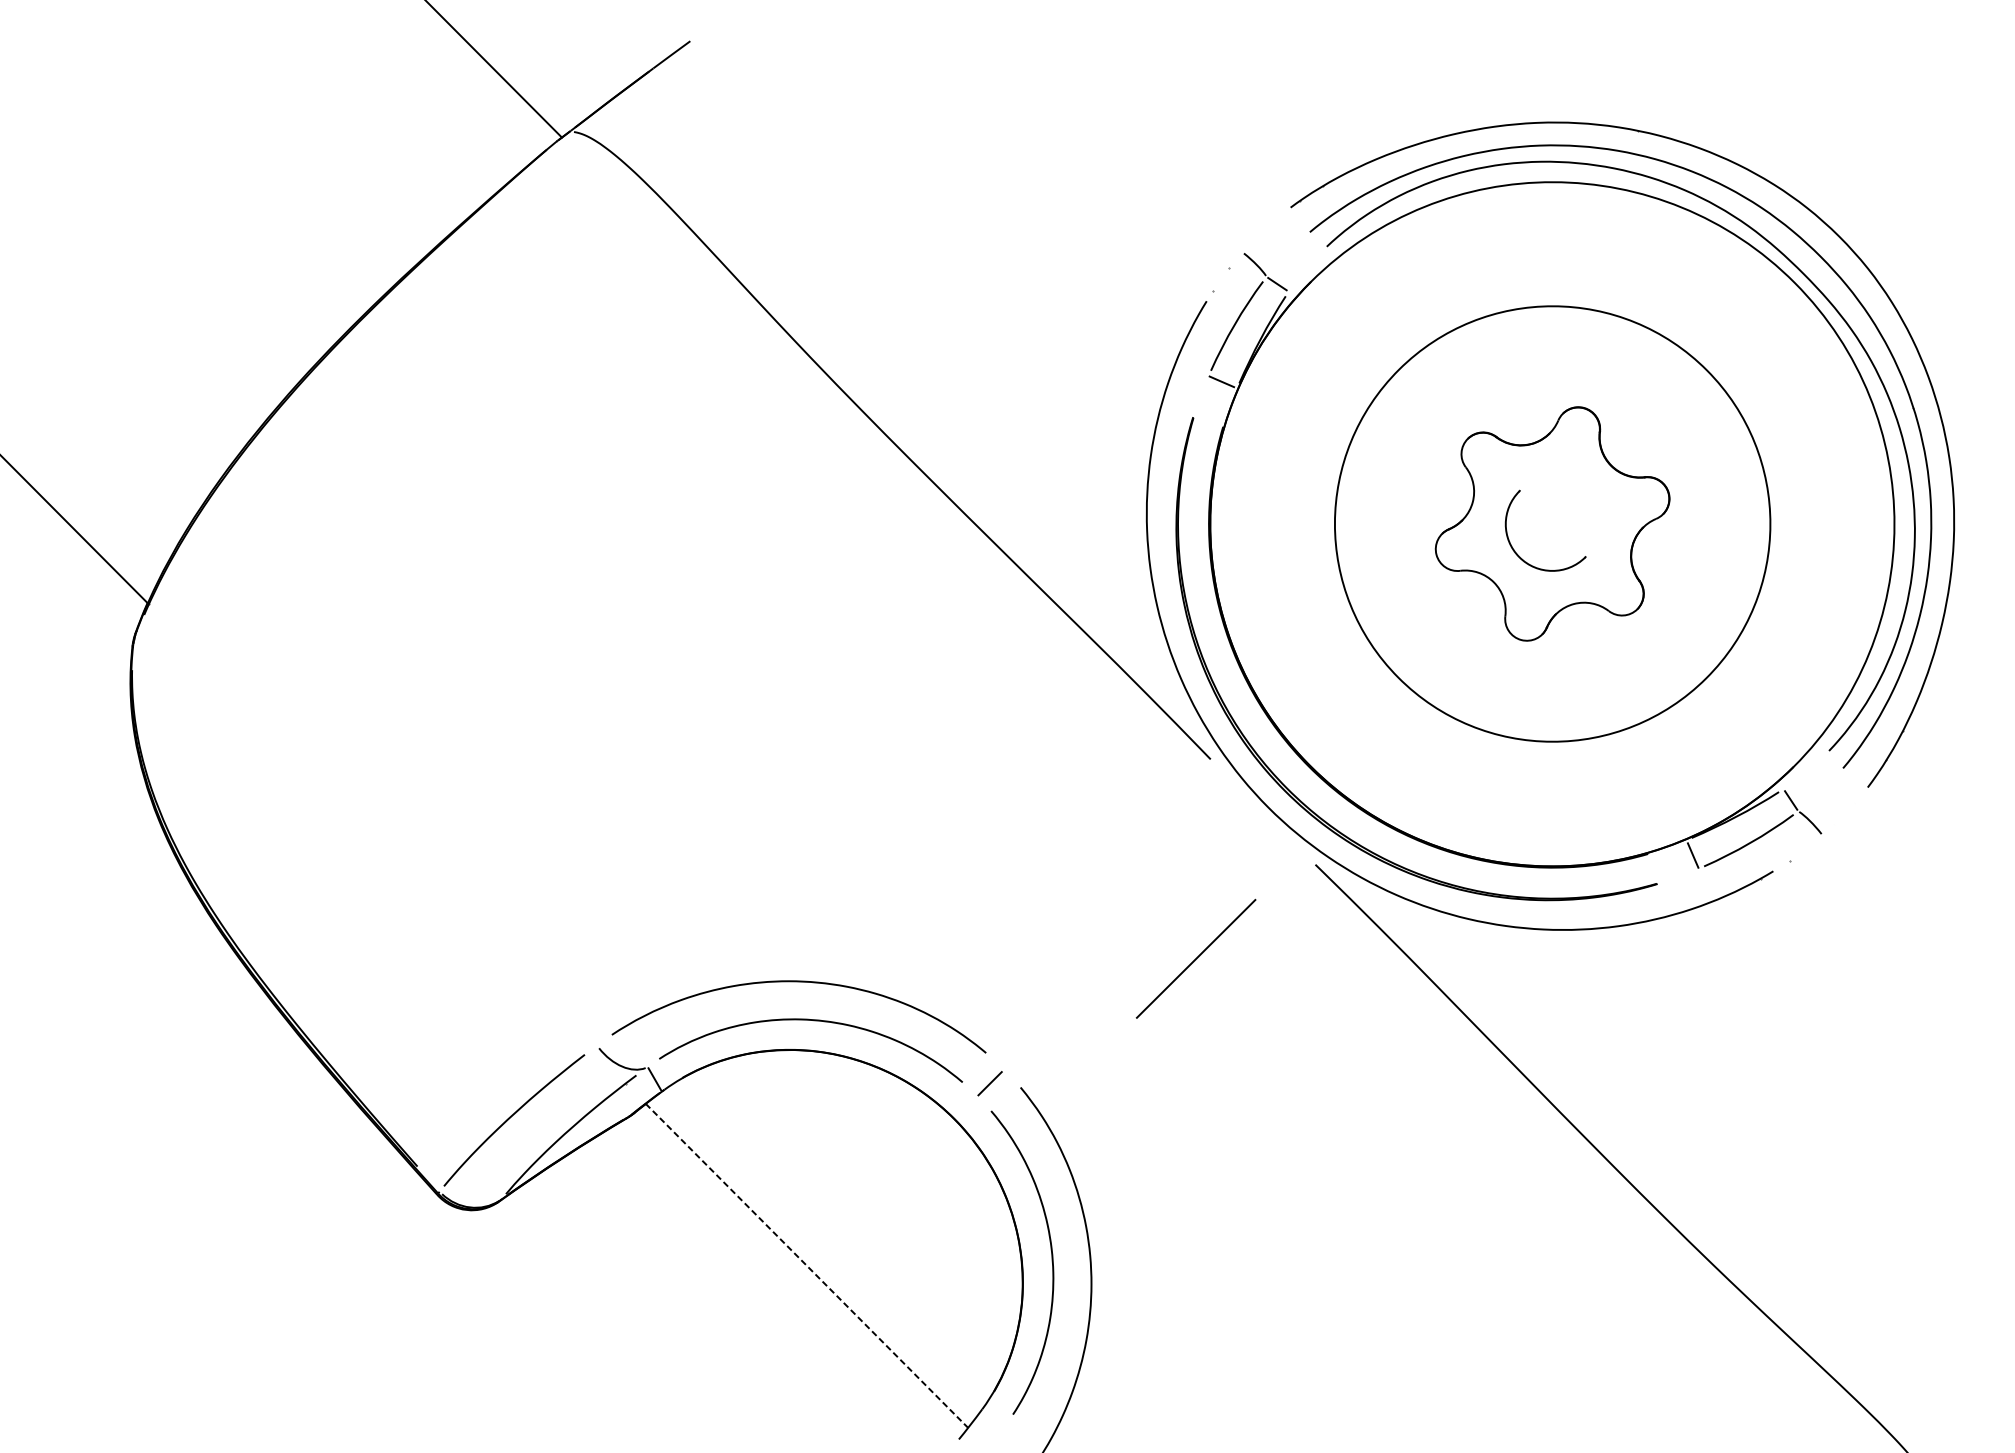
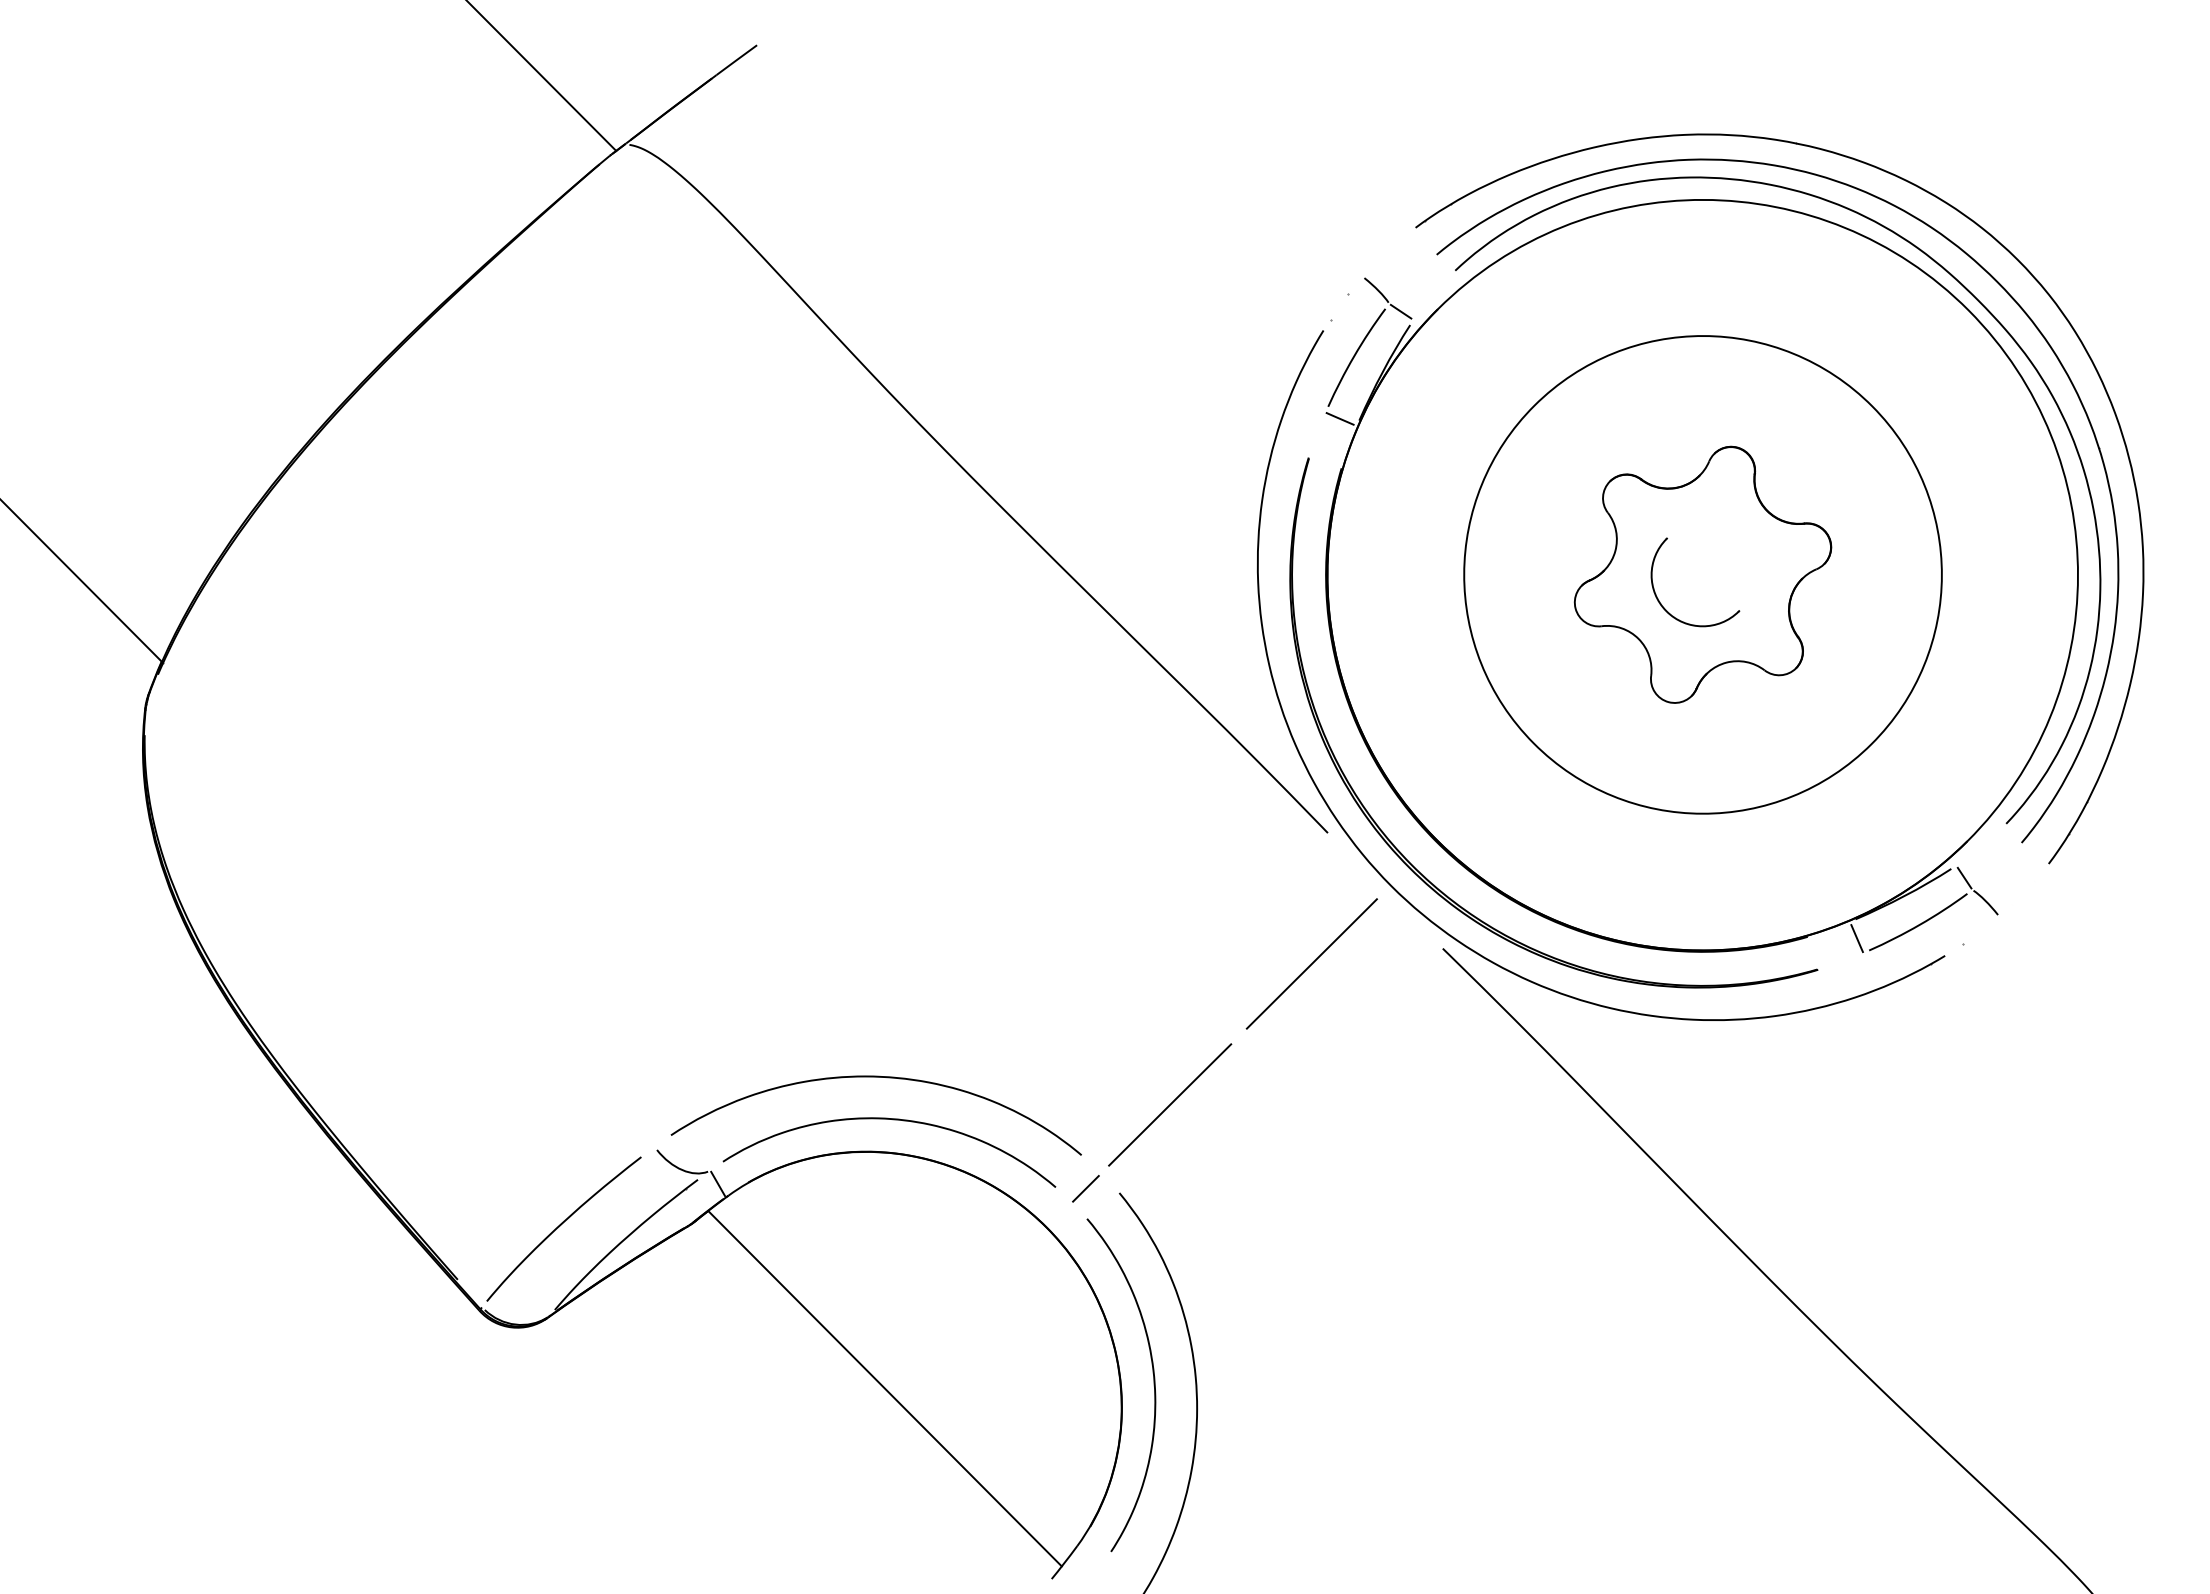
line: (1195, 958) -> (1311, 963), moved
line: (1067, 1006) -> (1170, 1104), added
line: (807, 1265) -> (885, 1388), dashed -> solid

